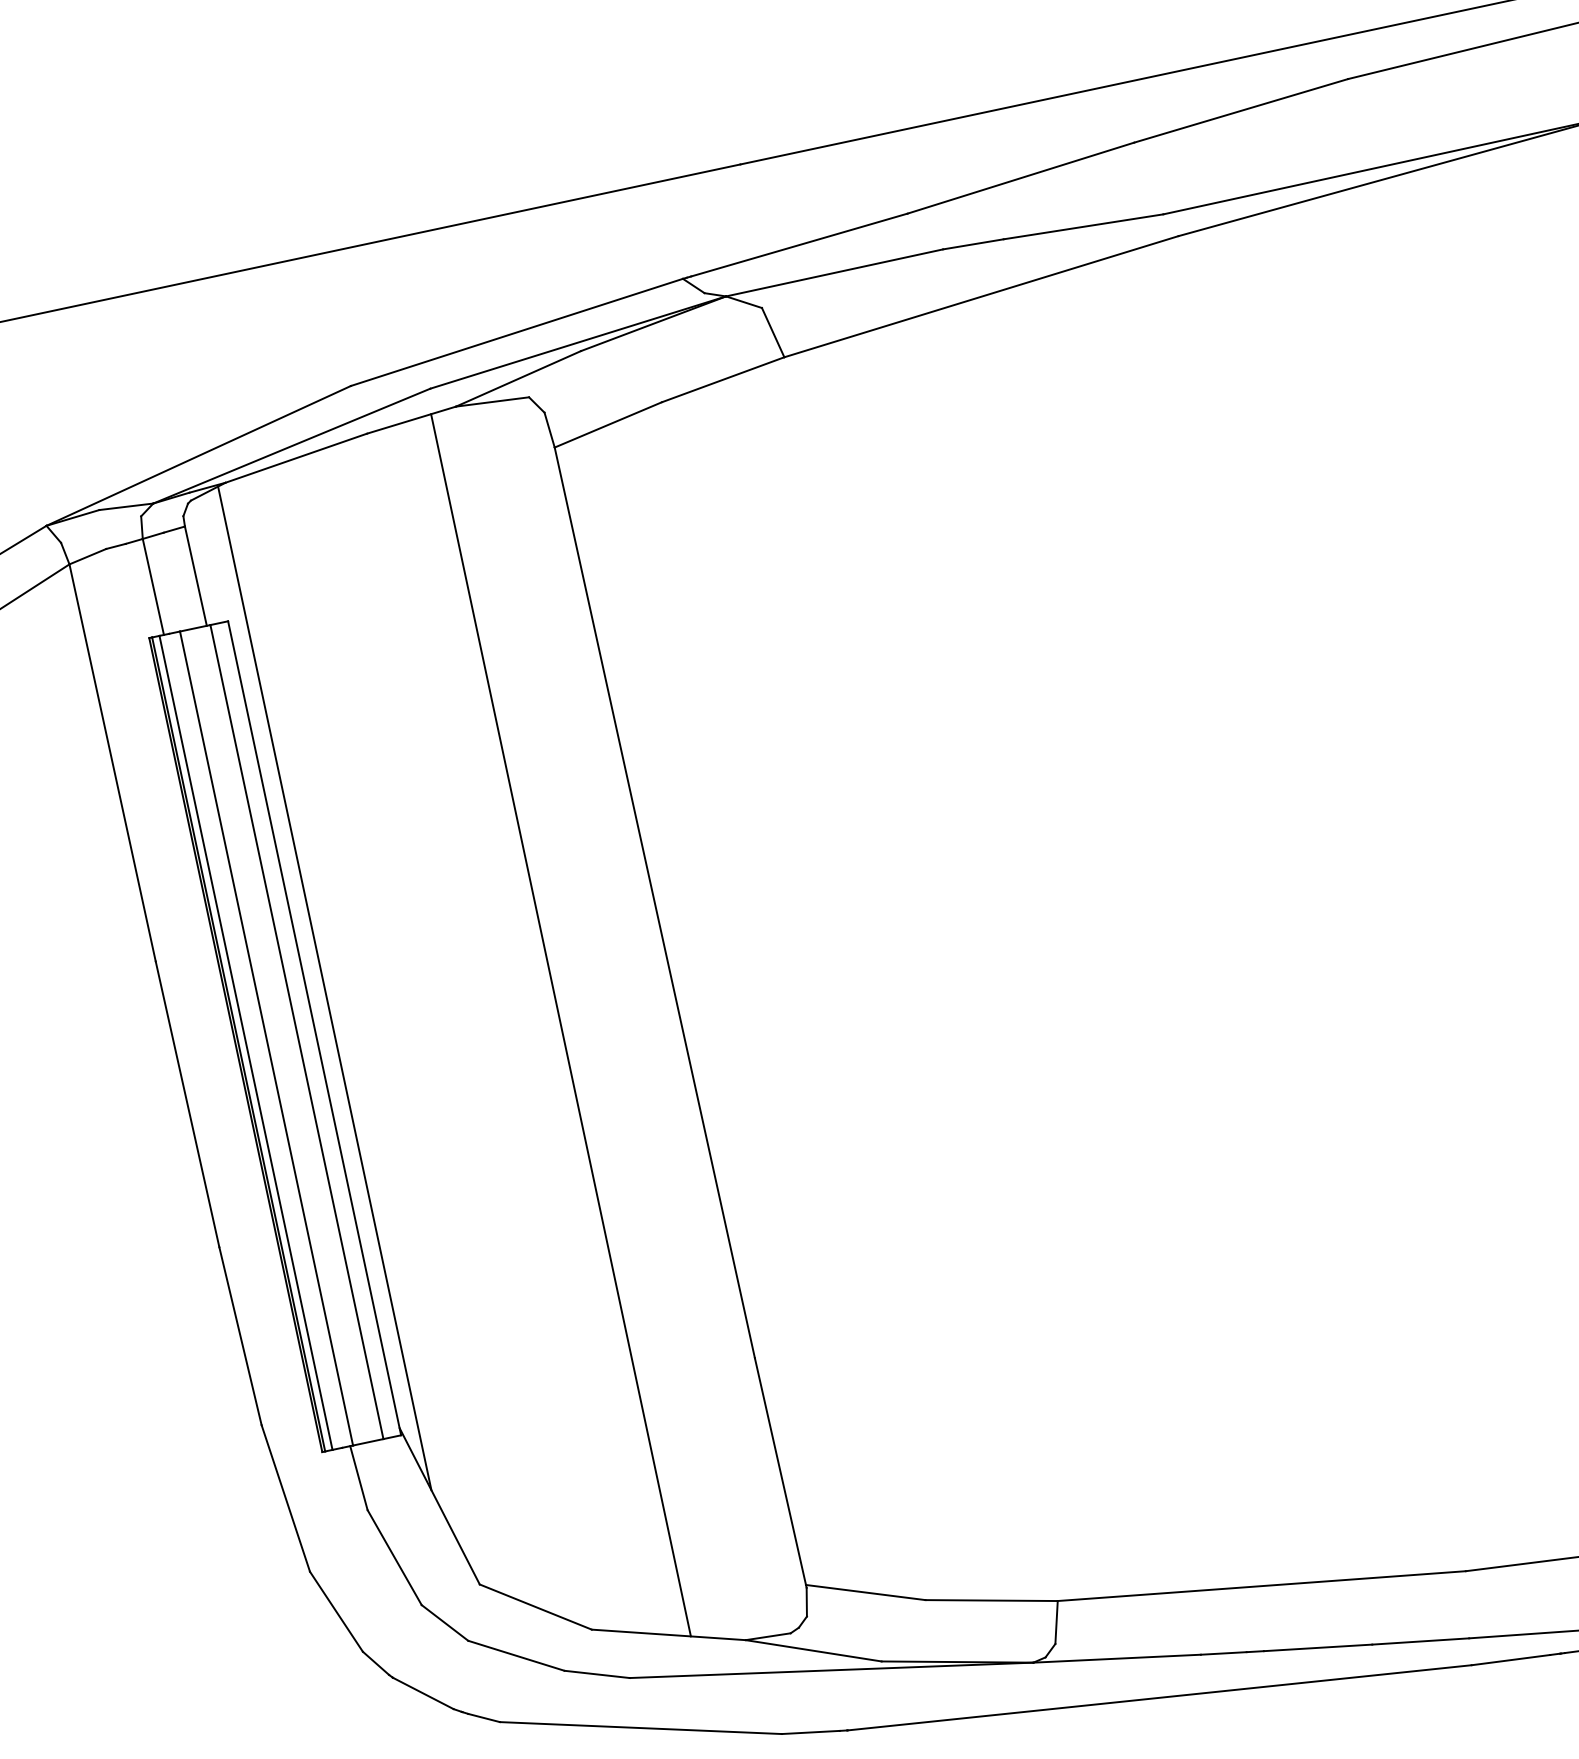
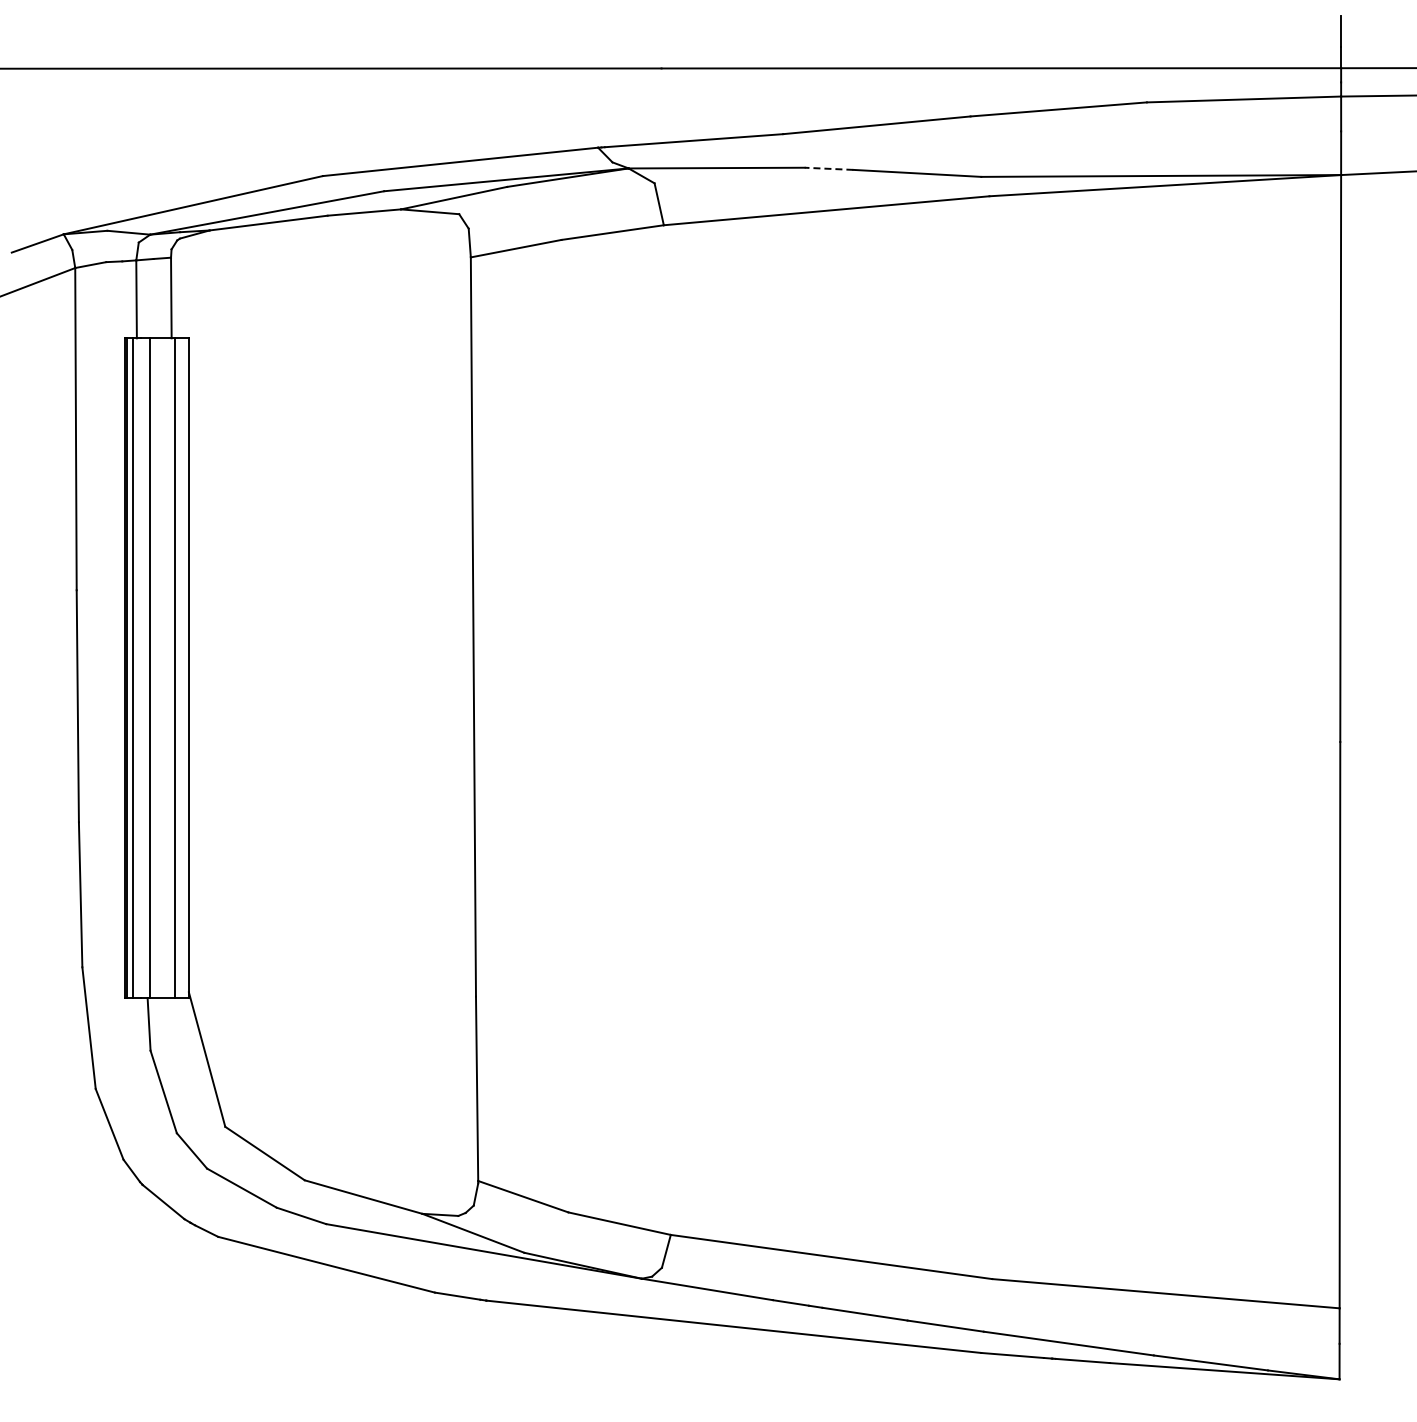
line: (972, 244) -> (828, 168), solid -> dashed
line: (324, 987) -> (203, 638), removed
line: (561, 1025) -> (380, 706), removed

